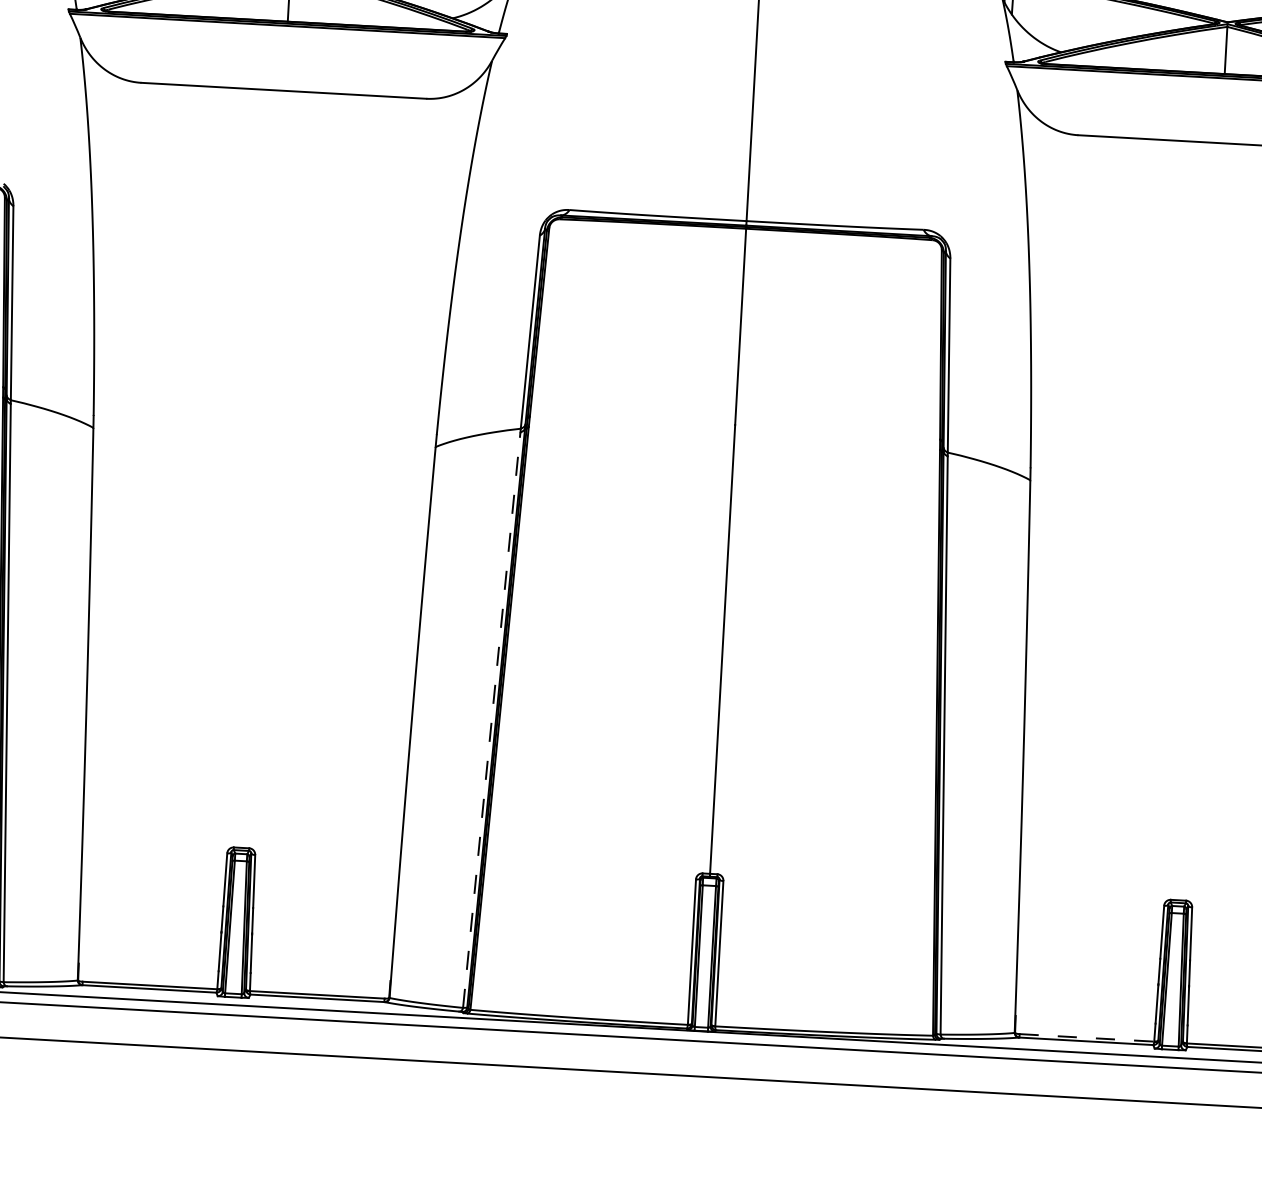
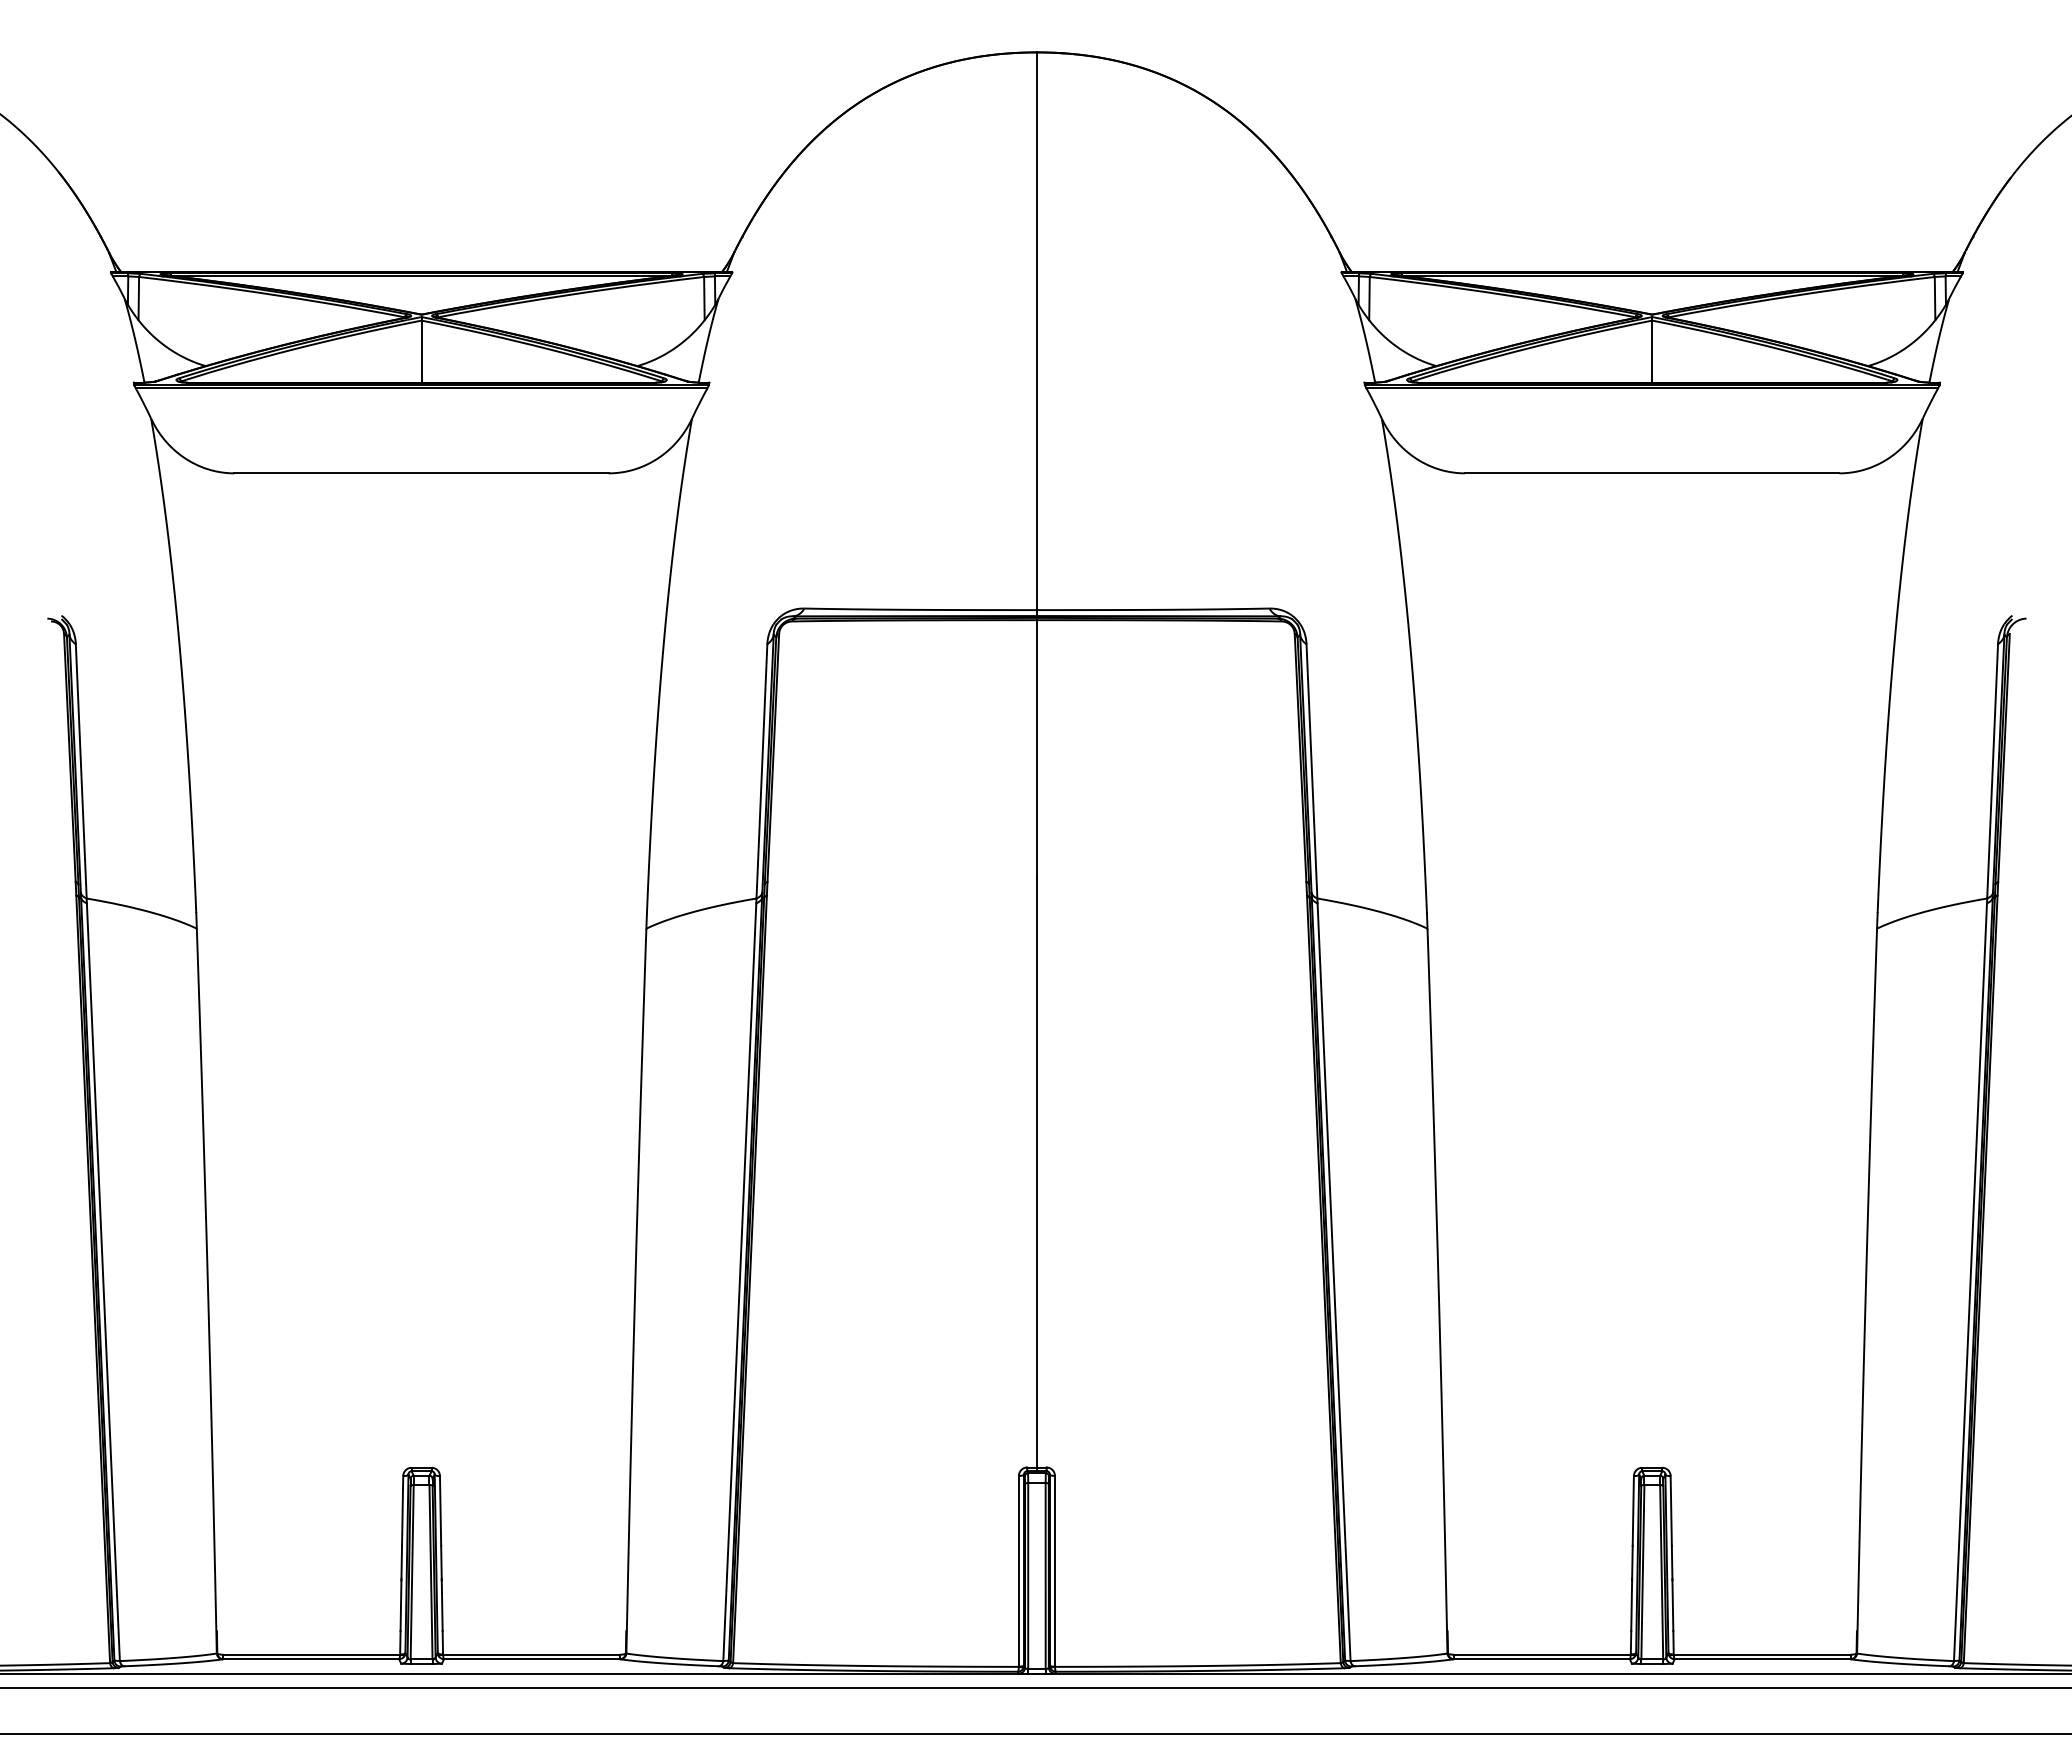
line: (491, 719) -> (739, 1281), dashed -> solid
line: (1087, 1037) -> (1542, 1654), dashed -> solid

